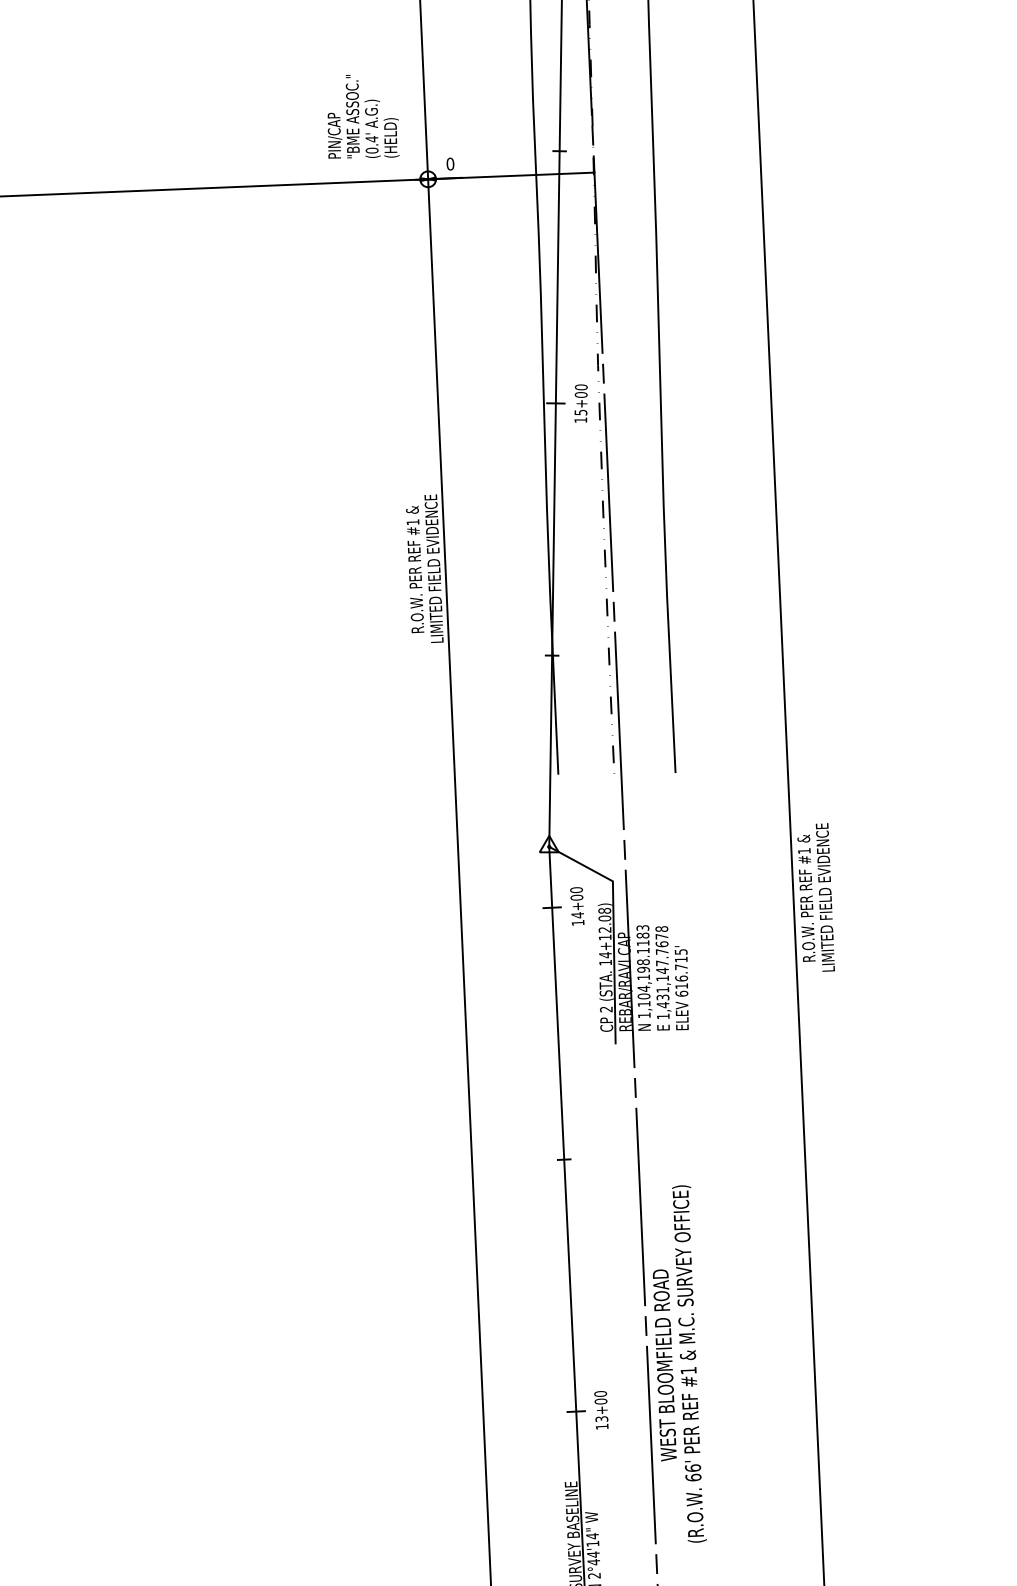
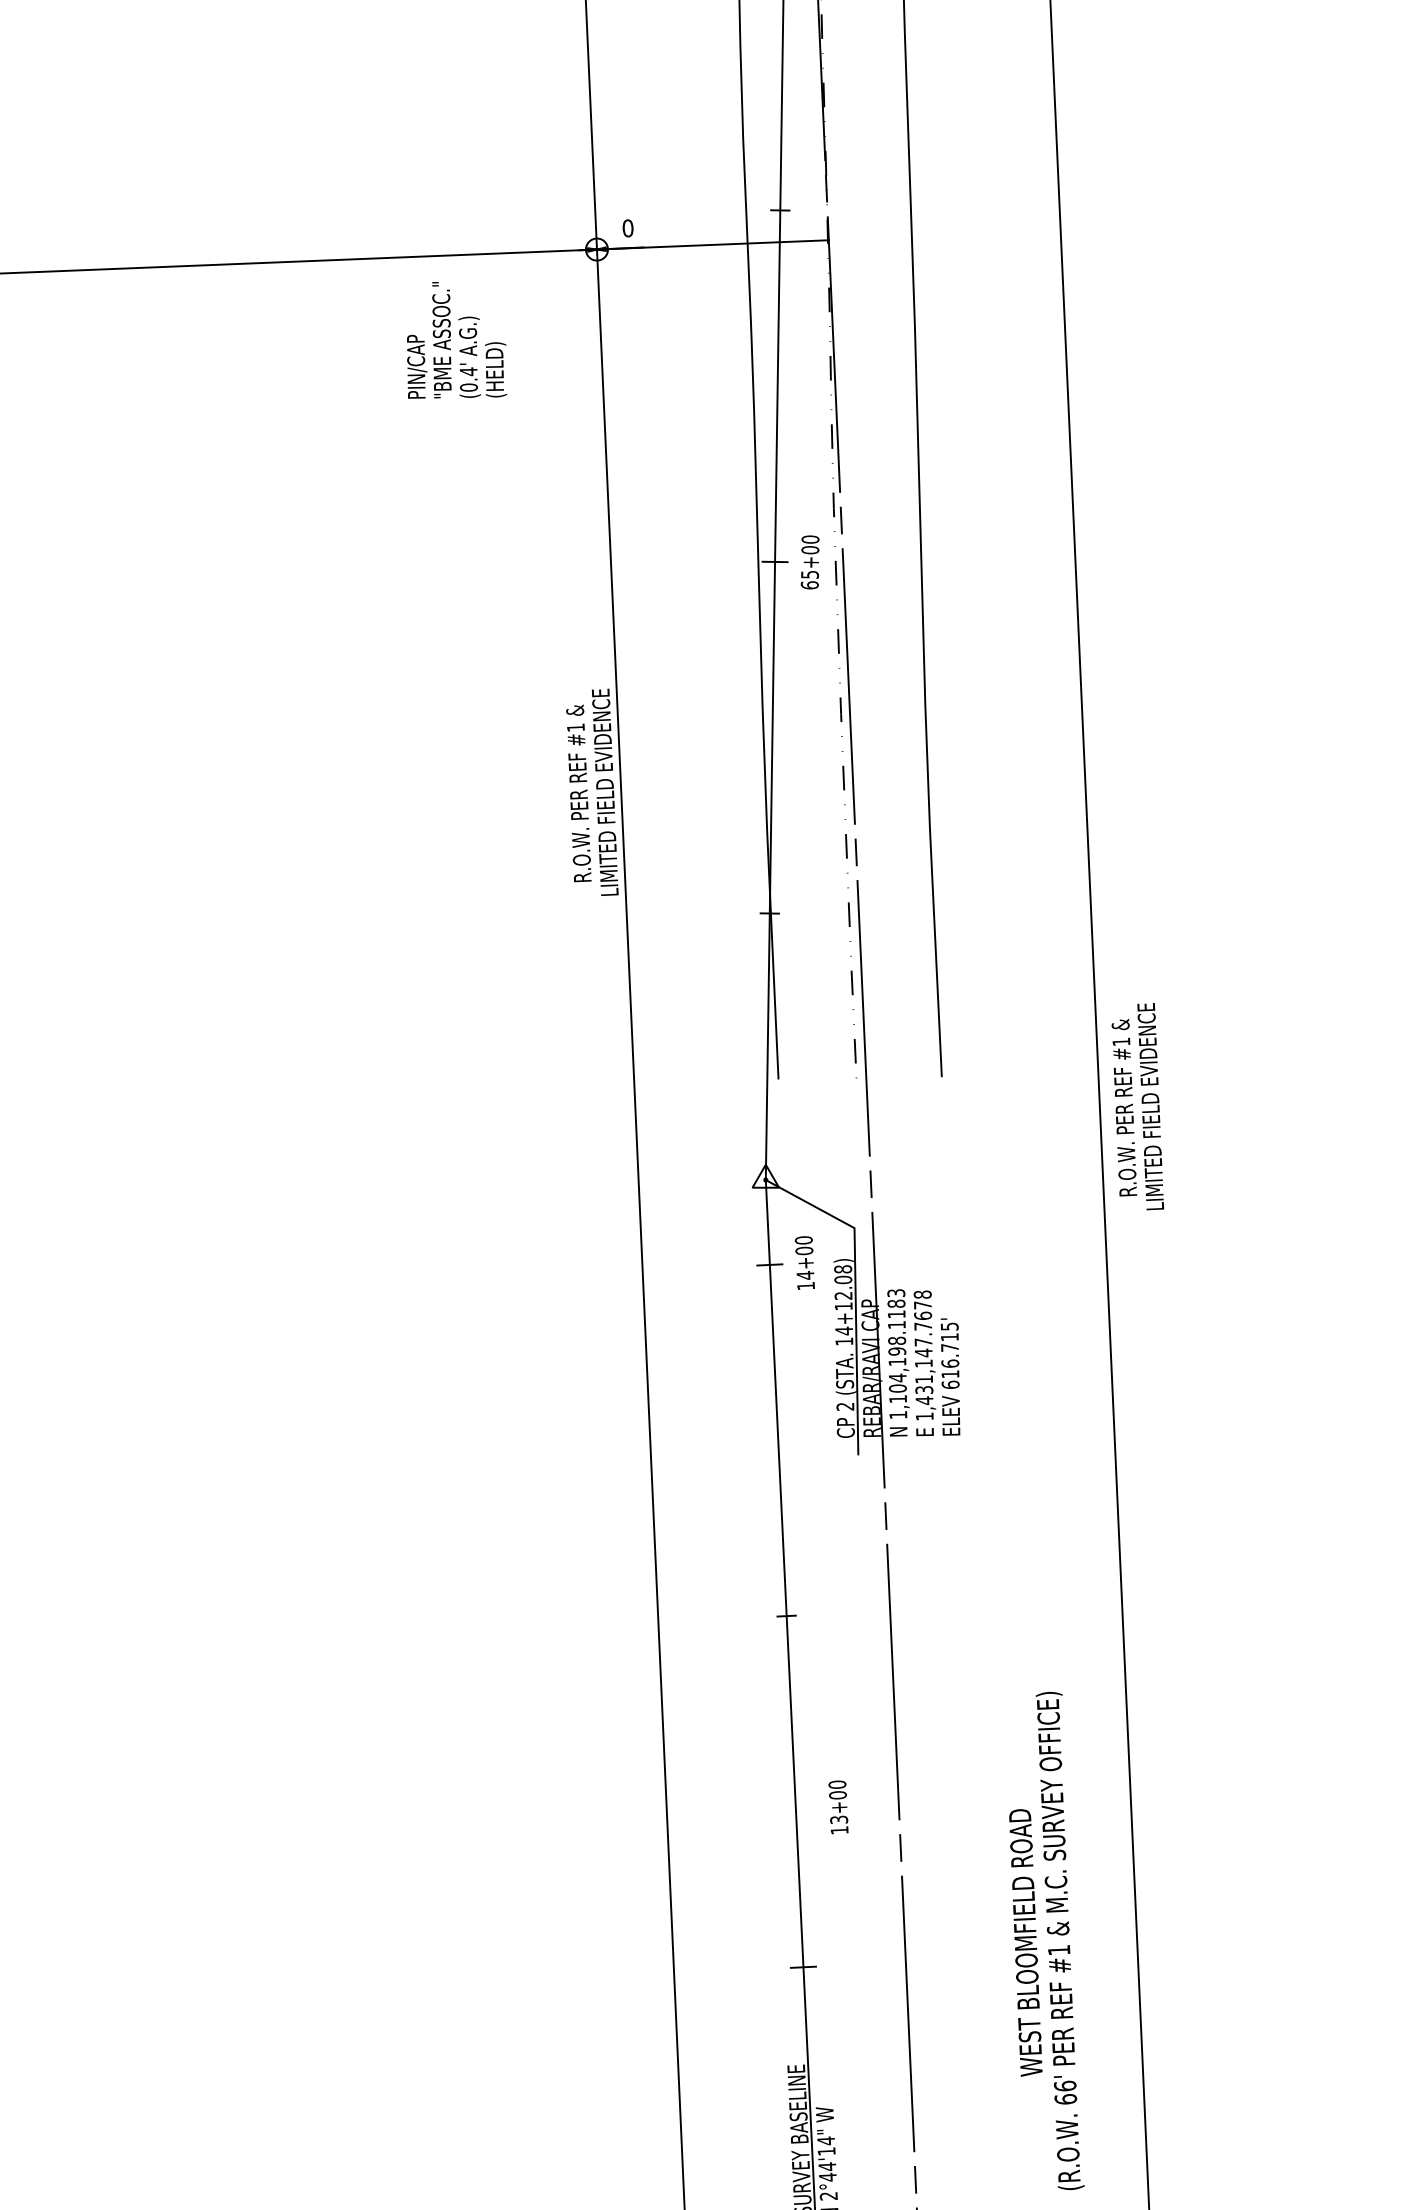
text: (363, 116) -> (457, 340), moved
text: (580, 420) -> (809, 585), 15+00 -> 65+00
text: (815, 897) -> (1137, 1106), moved
text: (679, 1363) -> (1046, 1940), moved
text: (601, 1410) -> (838, 1807), moved

